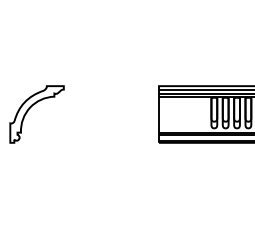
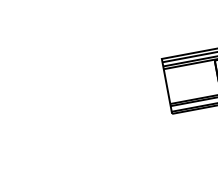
part: (30, 108) -> (41, 103), removed

